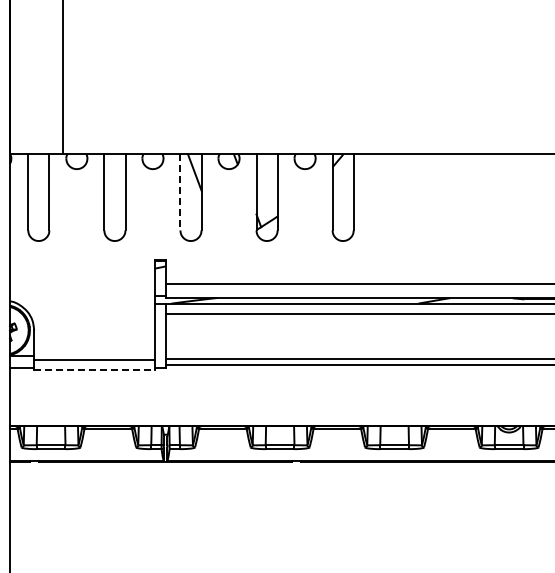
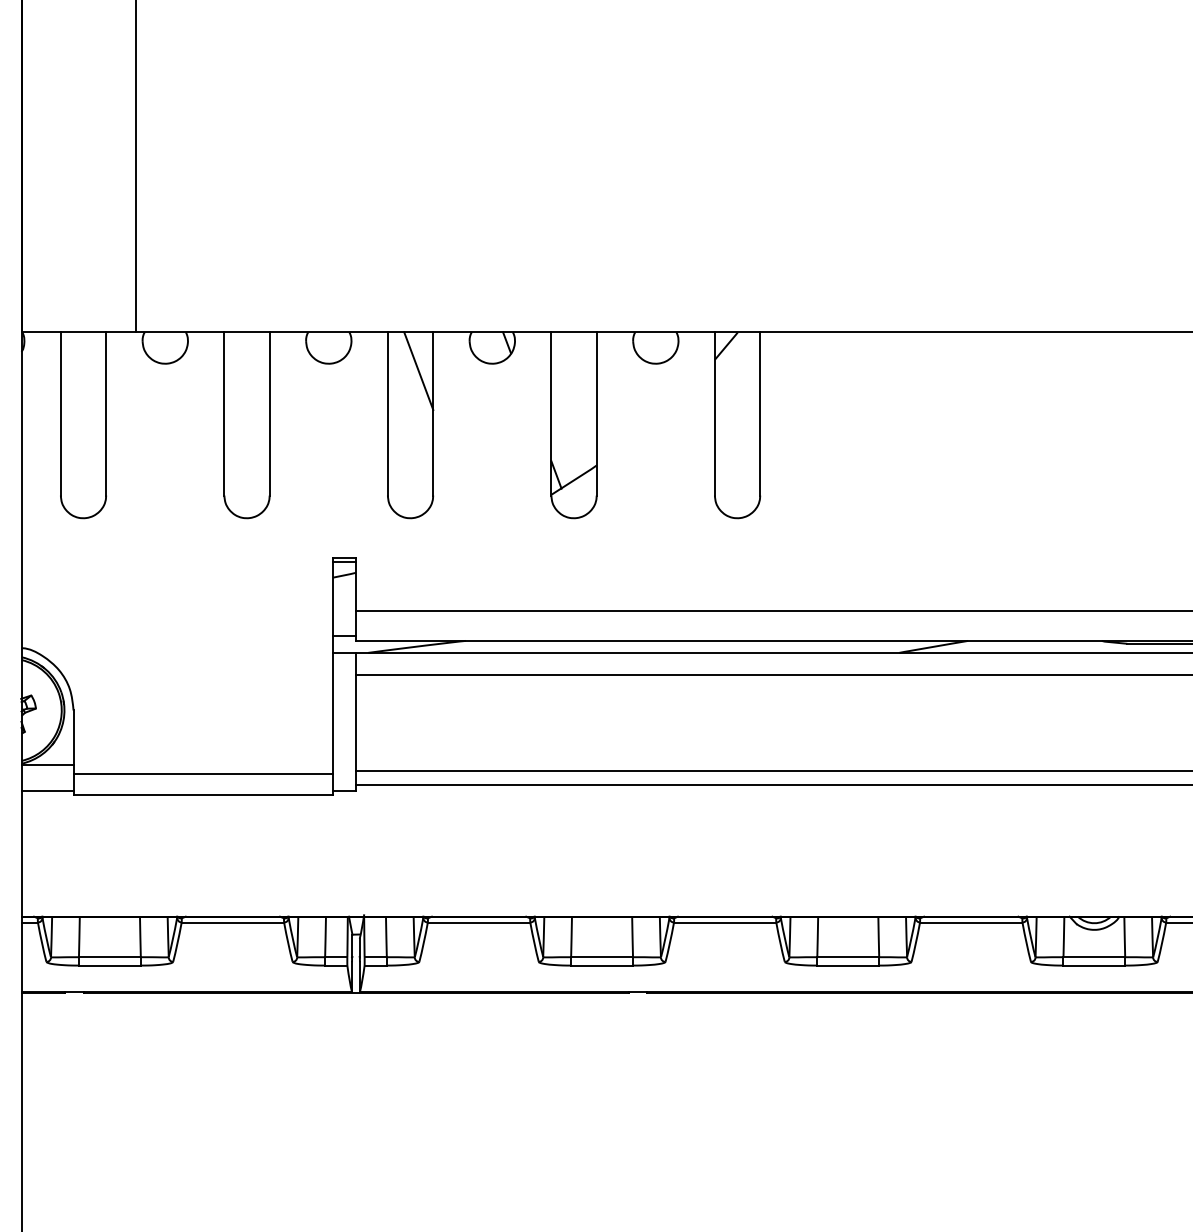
line: (180, 192) -> (388, 413), dashed -> solid
line: (95, 369) -> (205, 794), dashed -> solid

